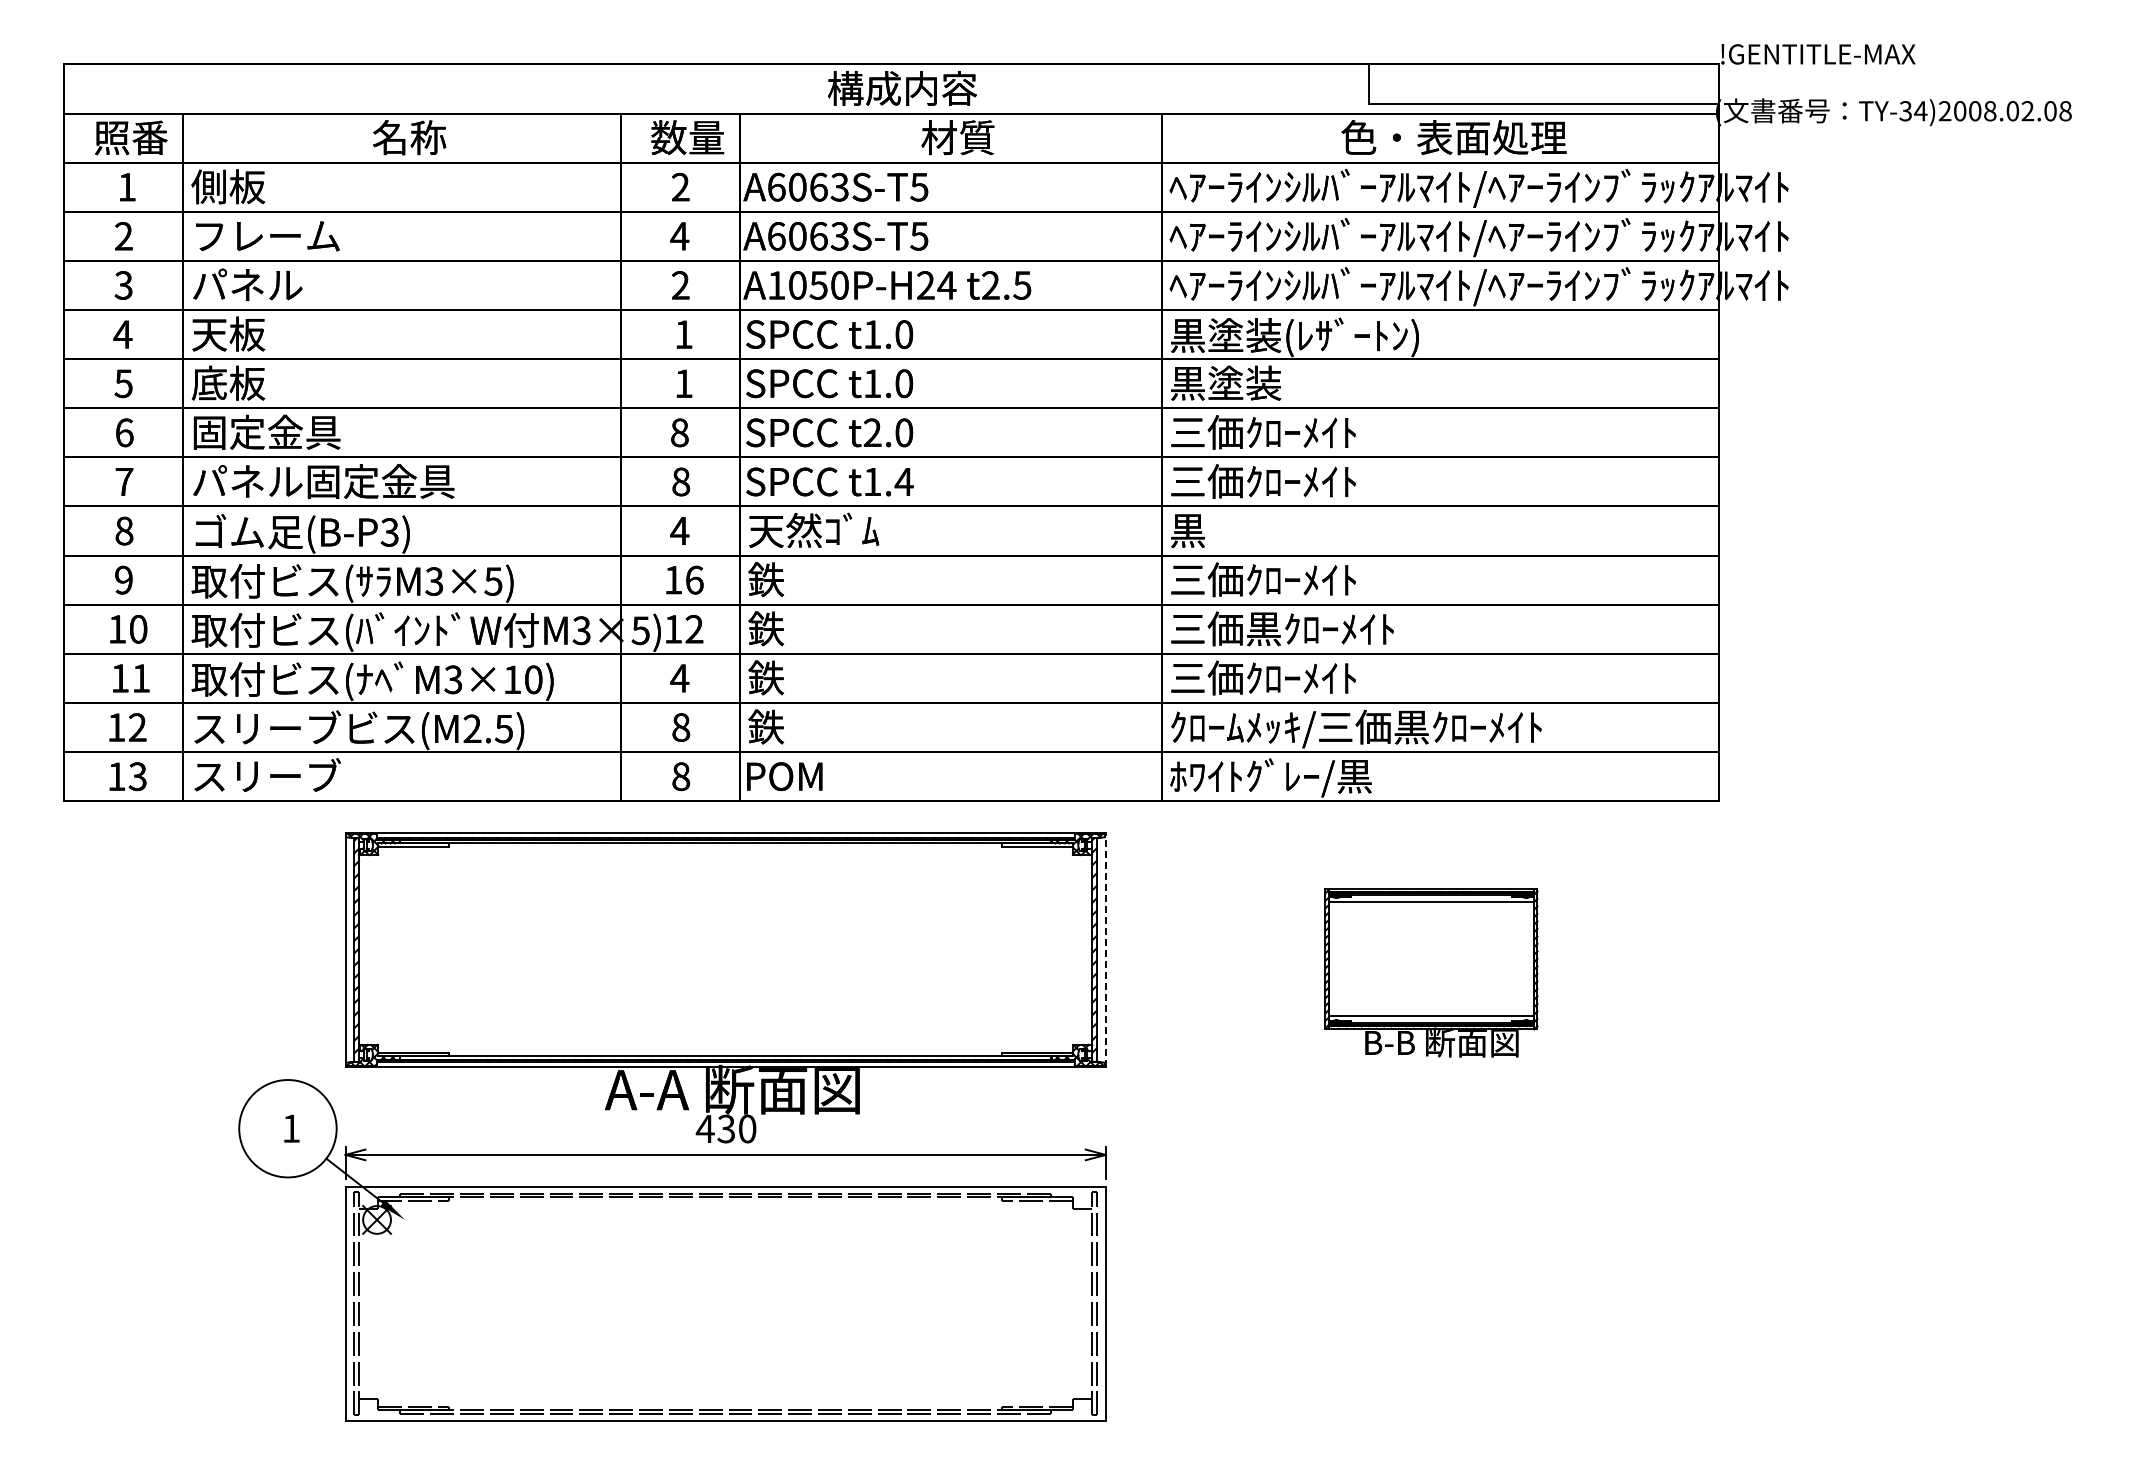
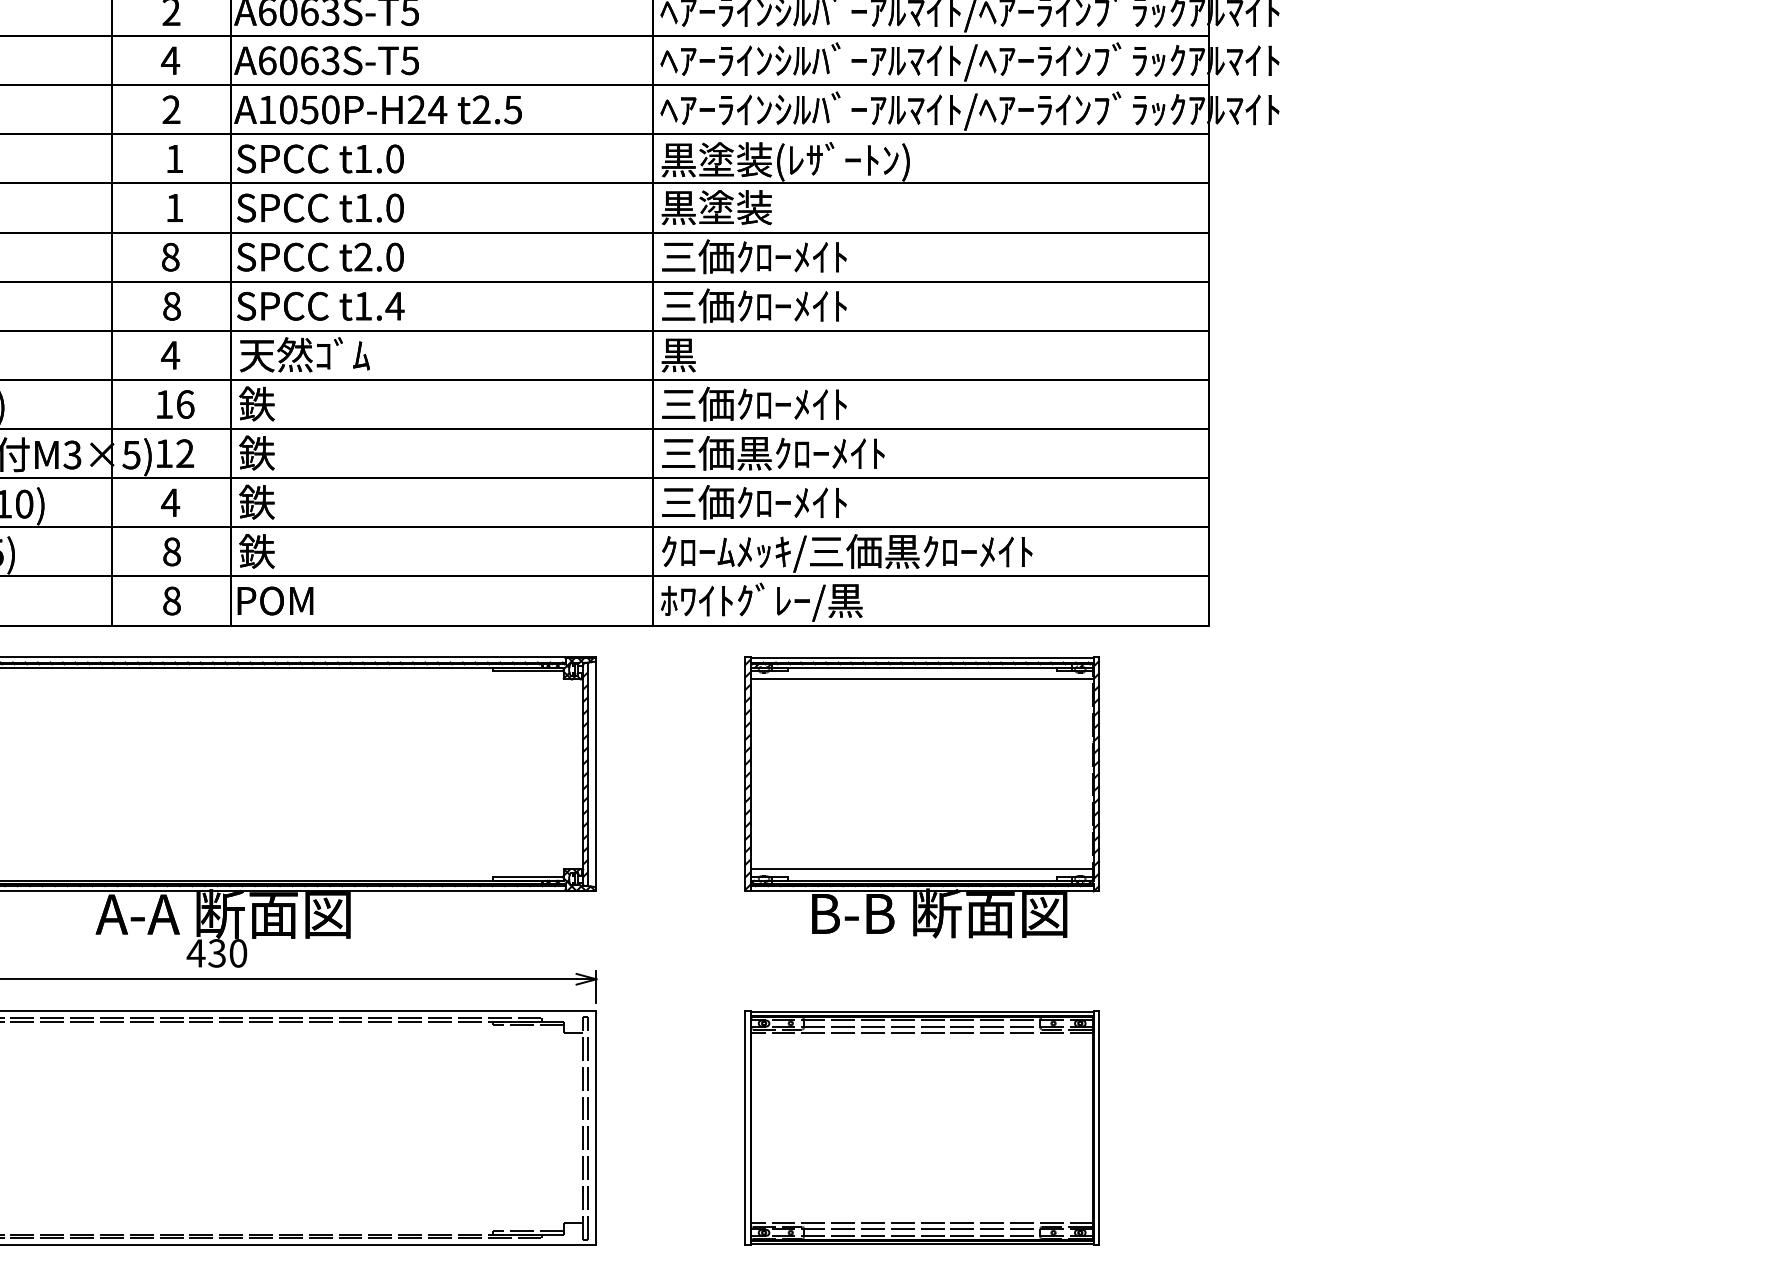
line: (1105, 949) -> (596, 773), dashed -> solid
part: (1431, 972) -> (922, 796), size x1.67
part: (1431, 1303) -> (922, 1127), added

